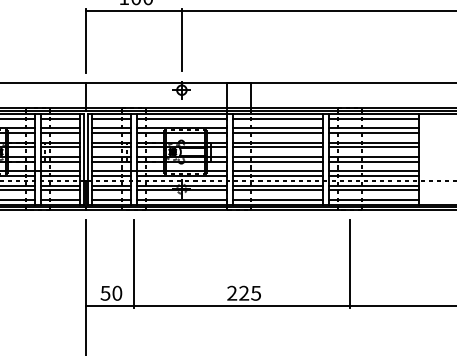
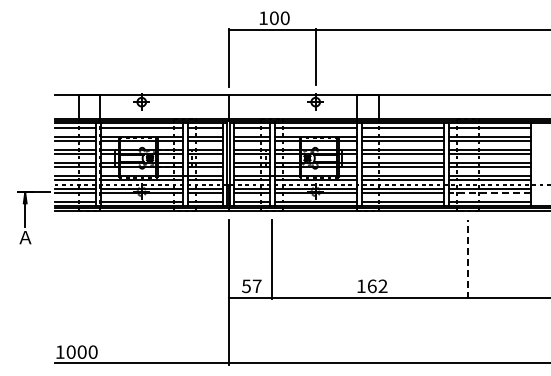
line: (373, 190) -> (489, 193), solid -> dashed
line: (349, 263) -> (467, 259), solid -> dashed
text: (116, 293) -> (256, 286), 50 -> 57
text: (243, 293) -> (371, 286), 225 -> 162

